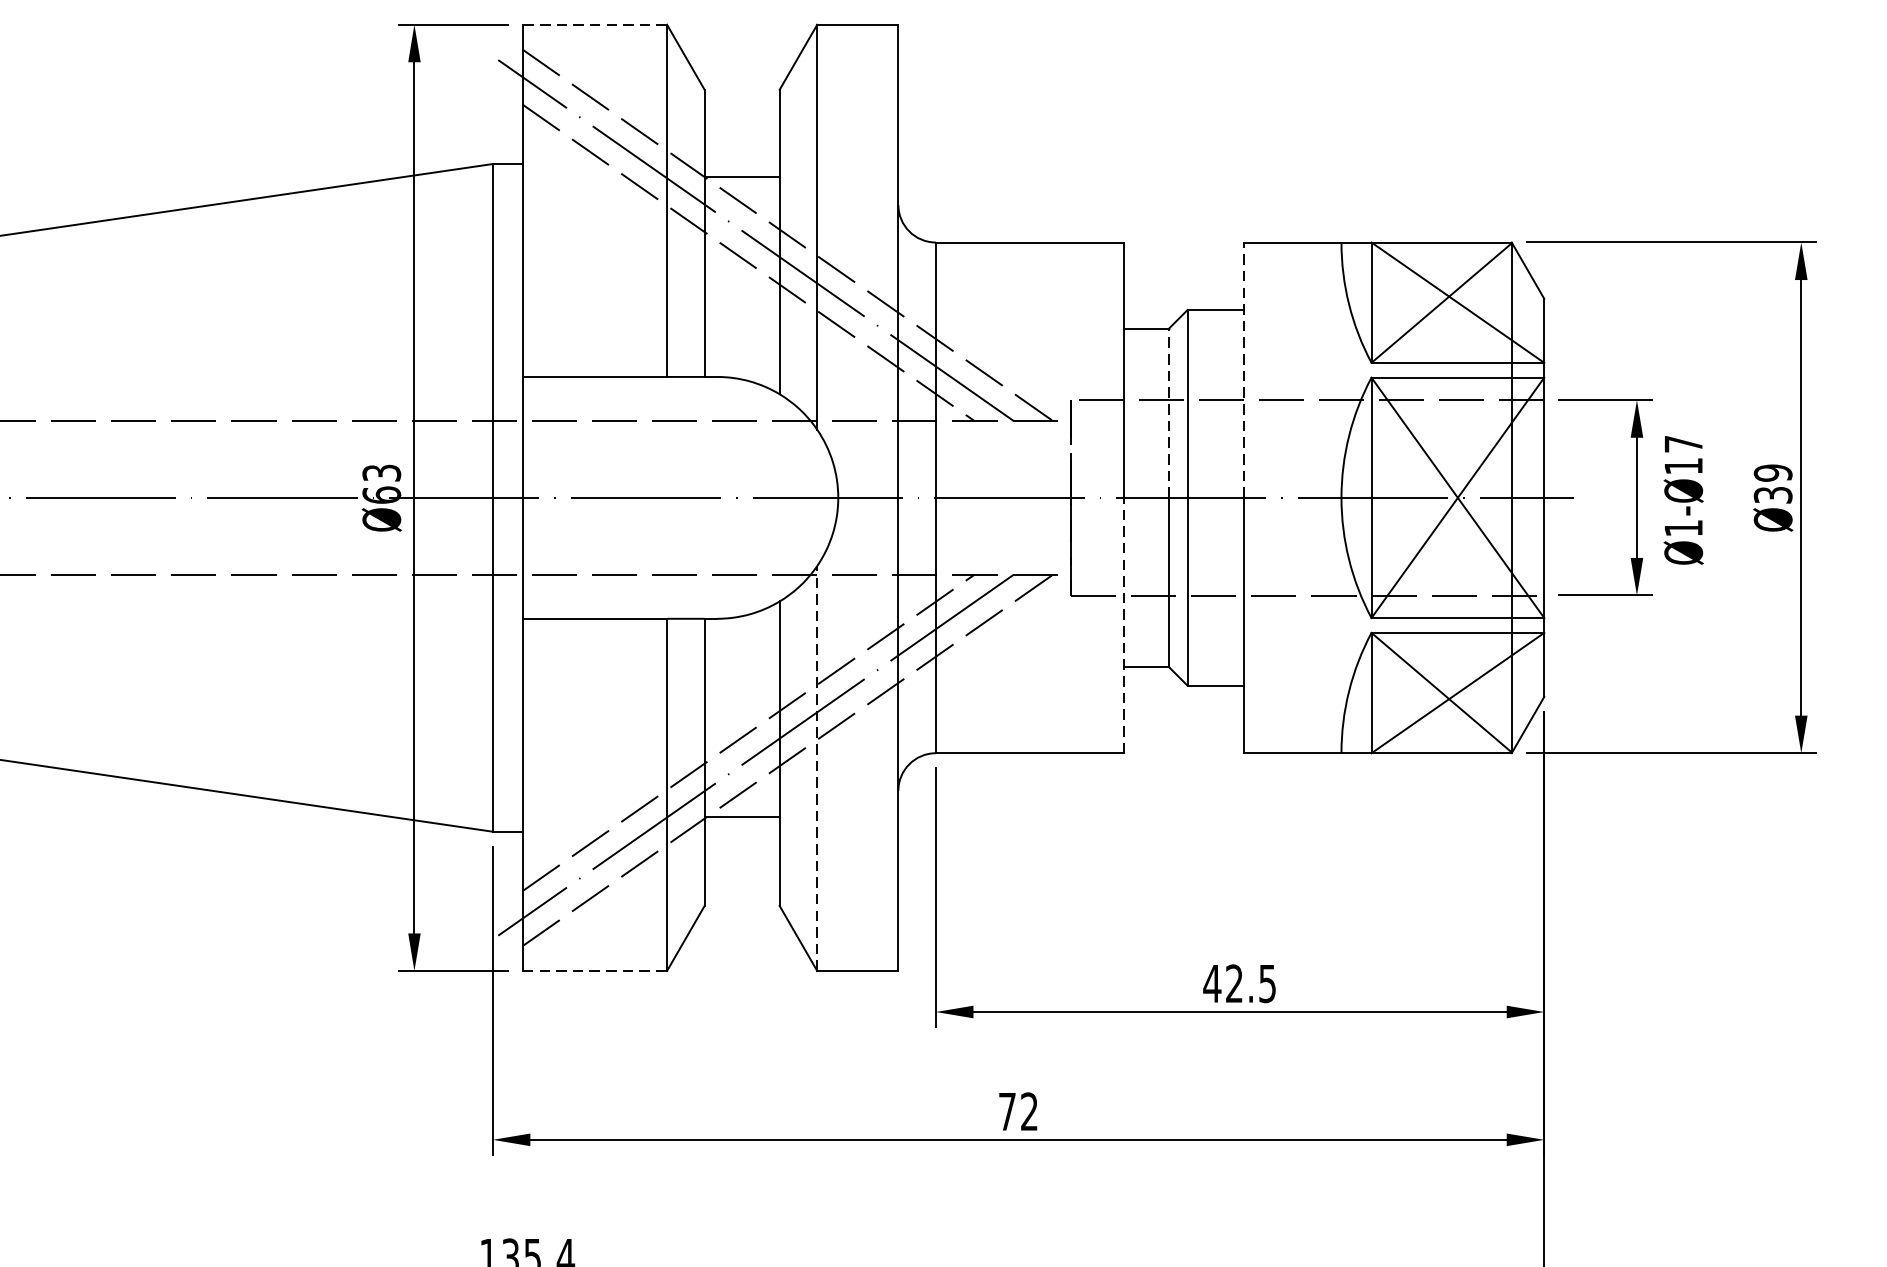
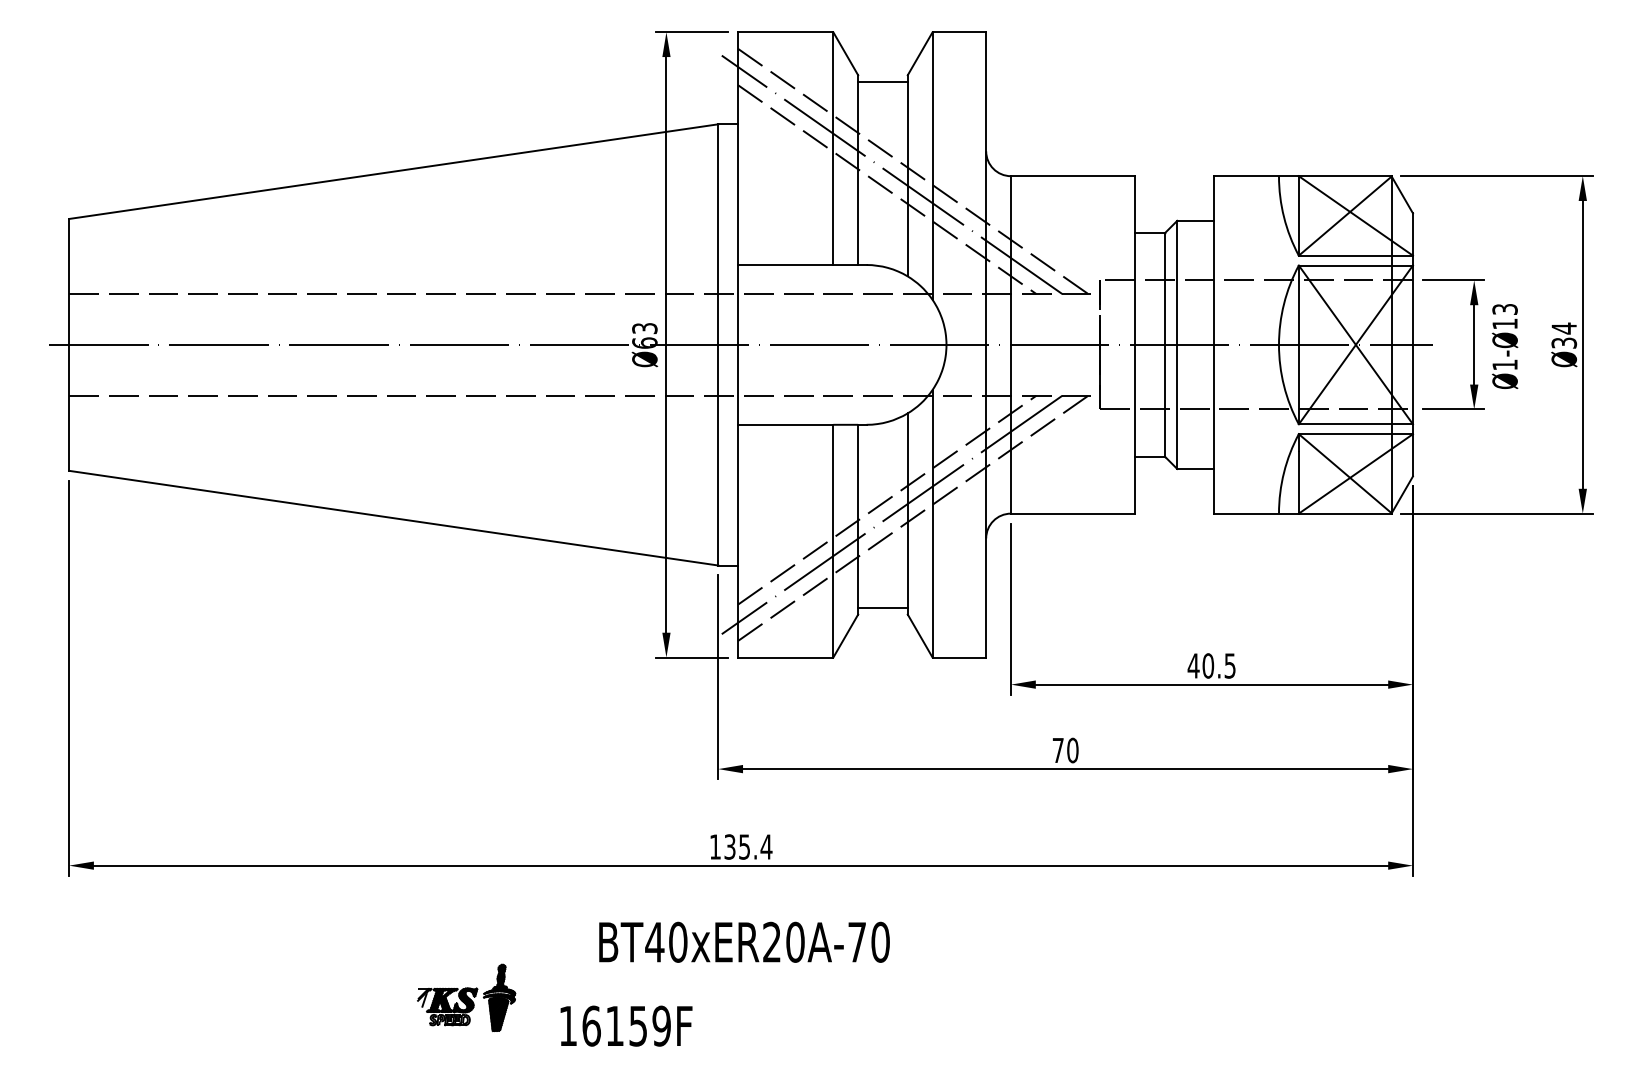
line: (594, 25) -> (785, 32), dashed -> solid
line: (741, 176) -> (882, 81), moved
line: (1243, 370) -> (1214, 260), dashed -> solid
line: (1168, 414) -> (1164, 289), dashed -> solid
text: (1682, 444) -> (1504, 309), Ø1-Ø17 -> Ø1-Ø13
text: (1773, 473) -> (1564, 328), 39 -> 34
line: (1124, 624) -> (1135, 428), dashed -> solid
line: (817, 768) -> (932, 523), dashed -> solid
line: (741, 816) -> (882, 607), moved
line: (594, 970) -> (785, 657), dashed -> solid
text: (1234, 983) -> (1208, 665), 42.5 -> 40.5
text: (1028, 1111) -> (1072, 750), 72 -> 70

